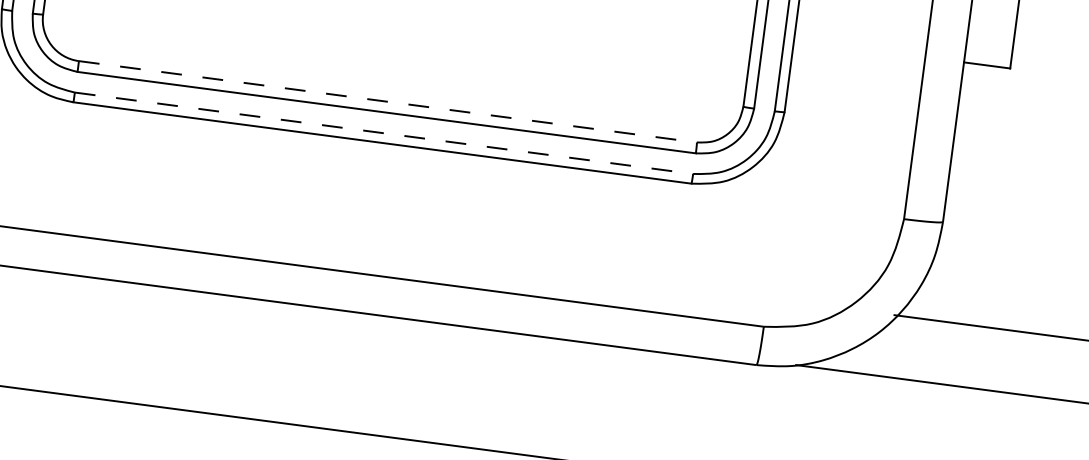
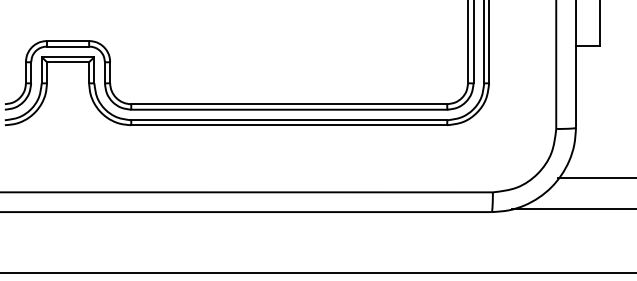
line: (388, 102) -> (289, 104), dashed -> solid
line: (384, 133) -> (289, 120), dashed -> solid

